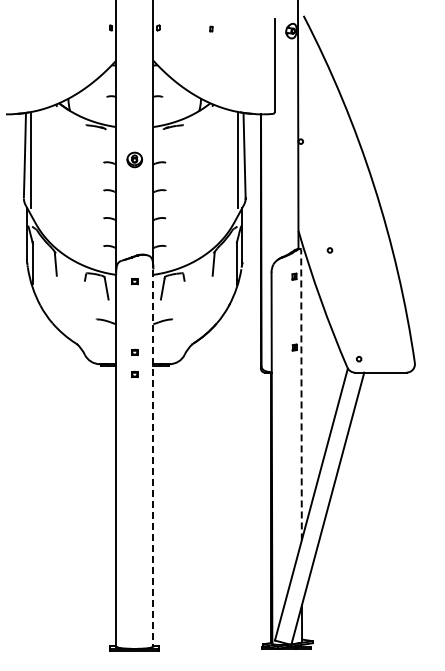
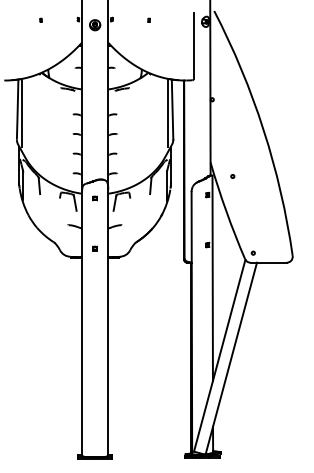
part: (58, 28) -> (41, 19), added
part: (134, 159) -> (94, 24), moved
part: (134, 374) -> (94, 264), removed
line: (301, 394) -> (212, 278), dashed -> solid
line: (153, 458) -> (108, 323), dashed -> solid

